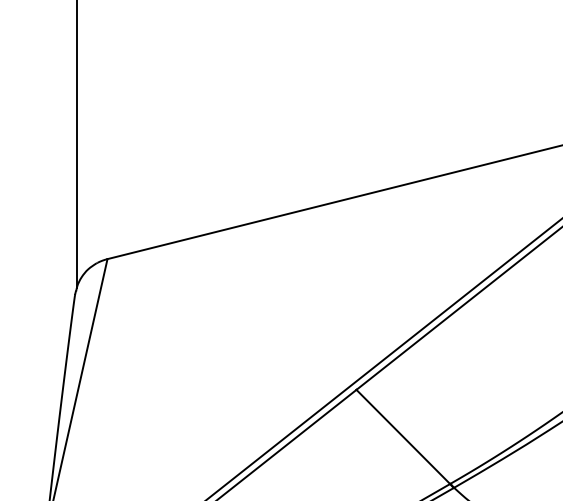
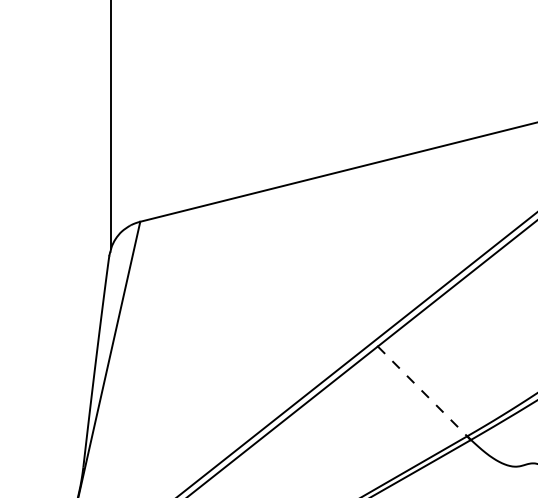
line: (403, 437) -> (422, 391), solid -> dashed

